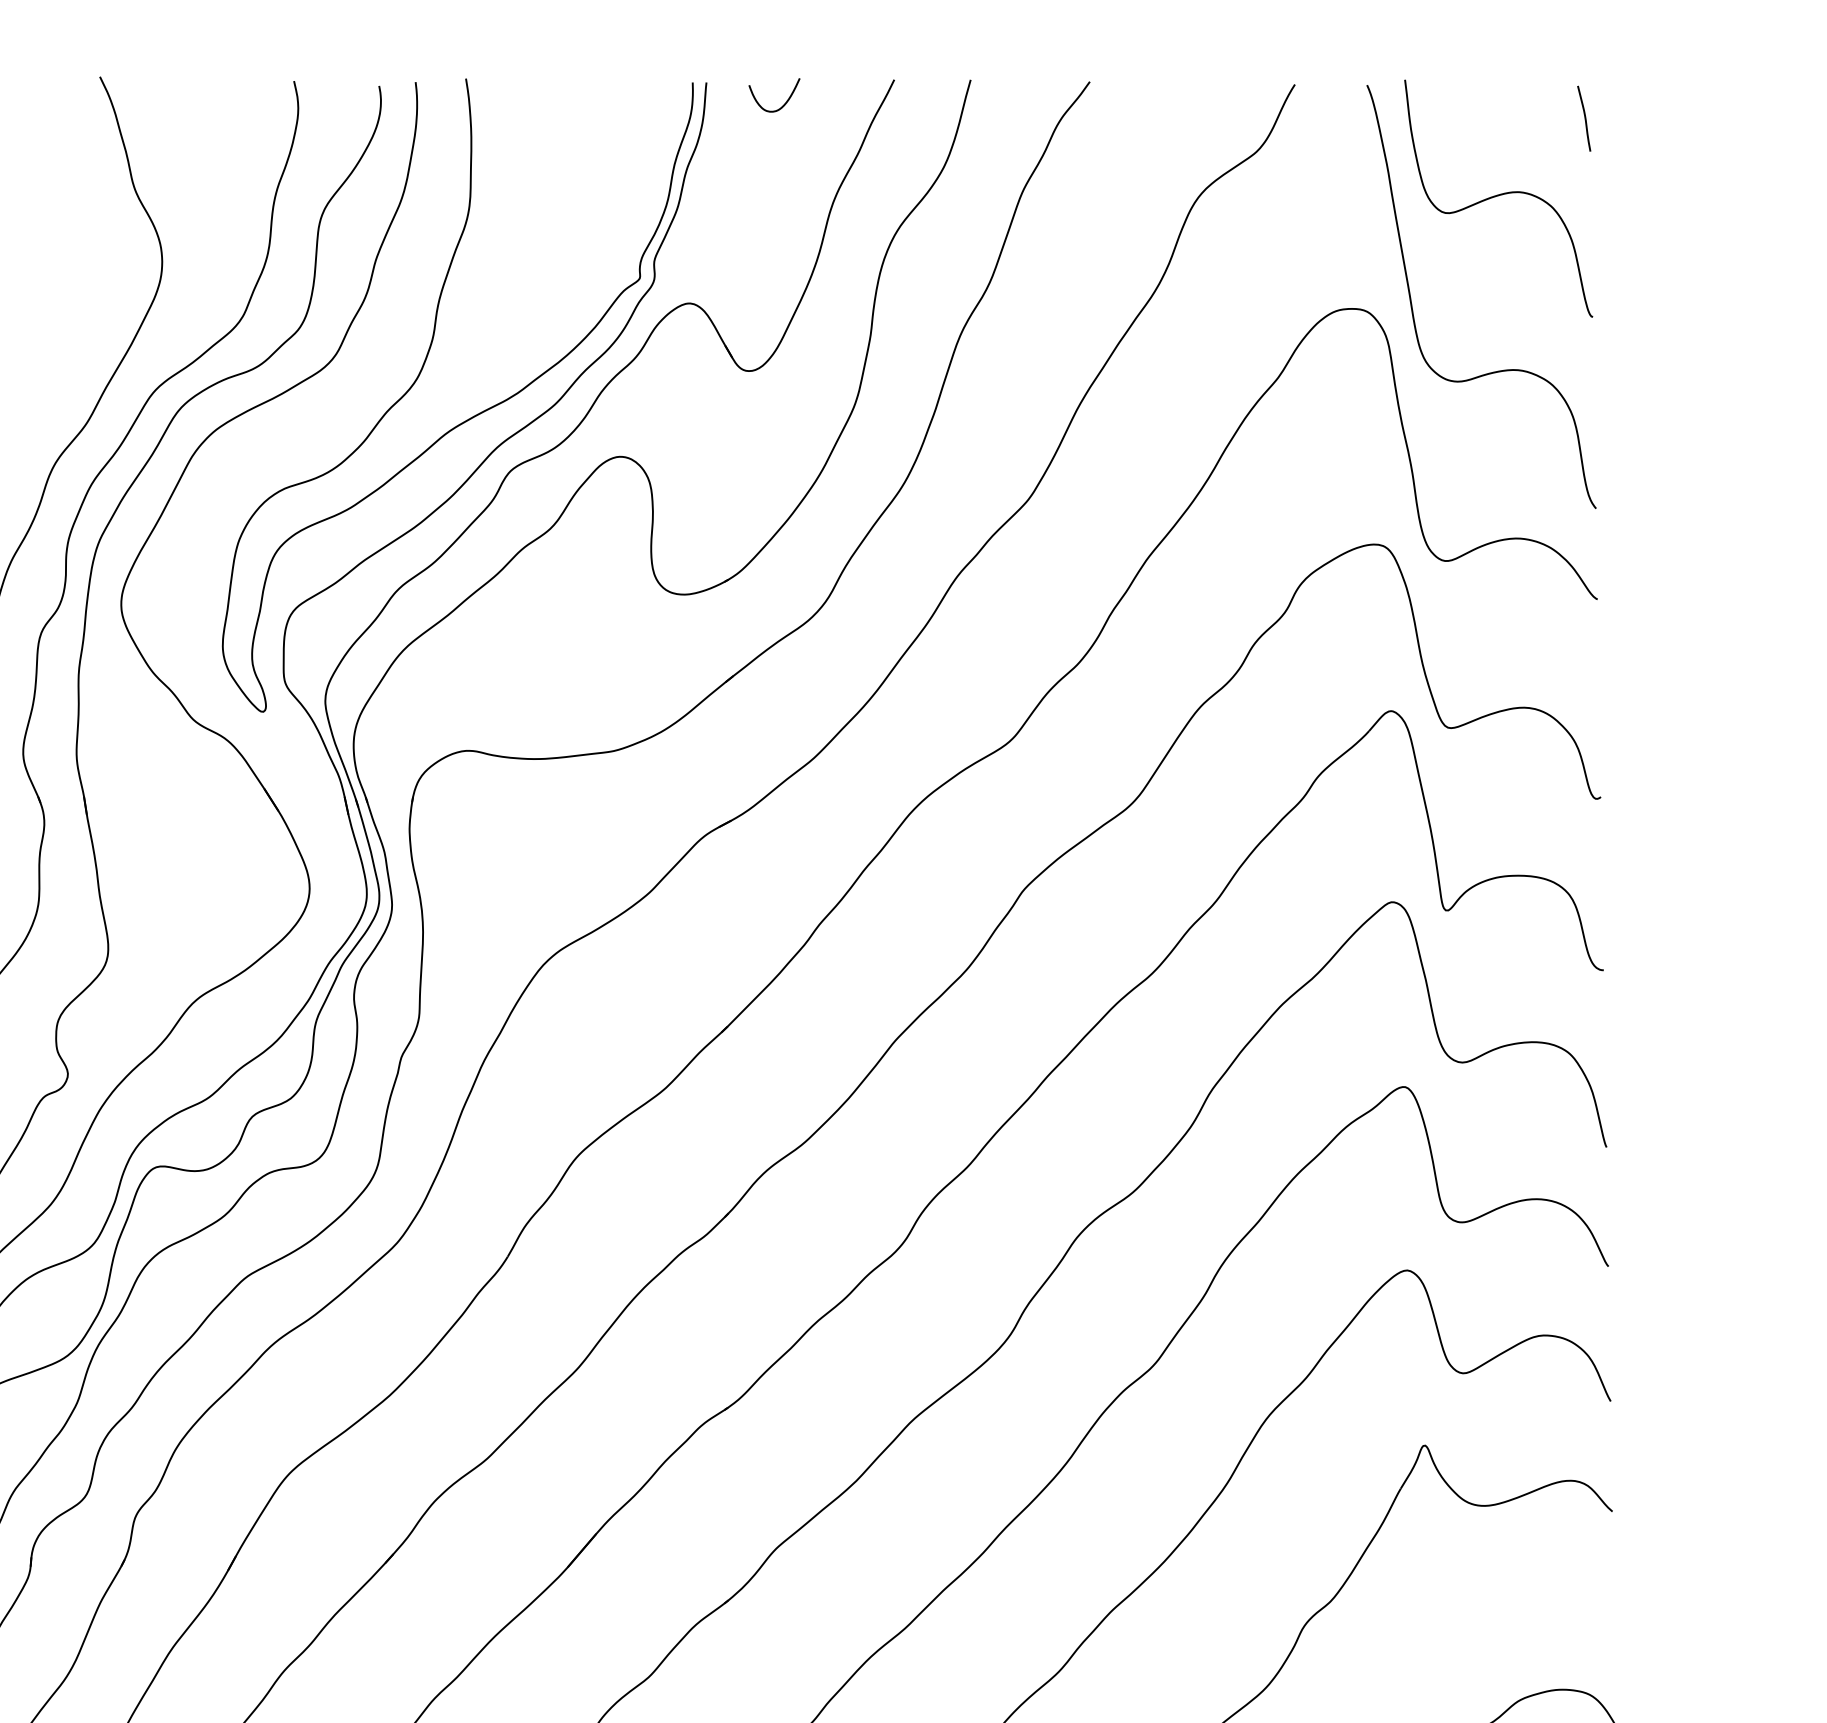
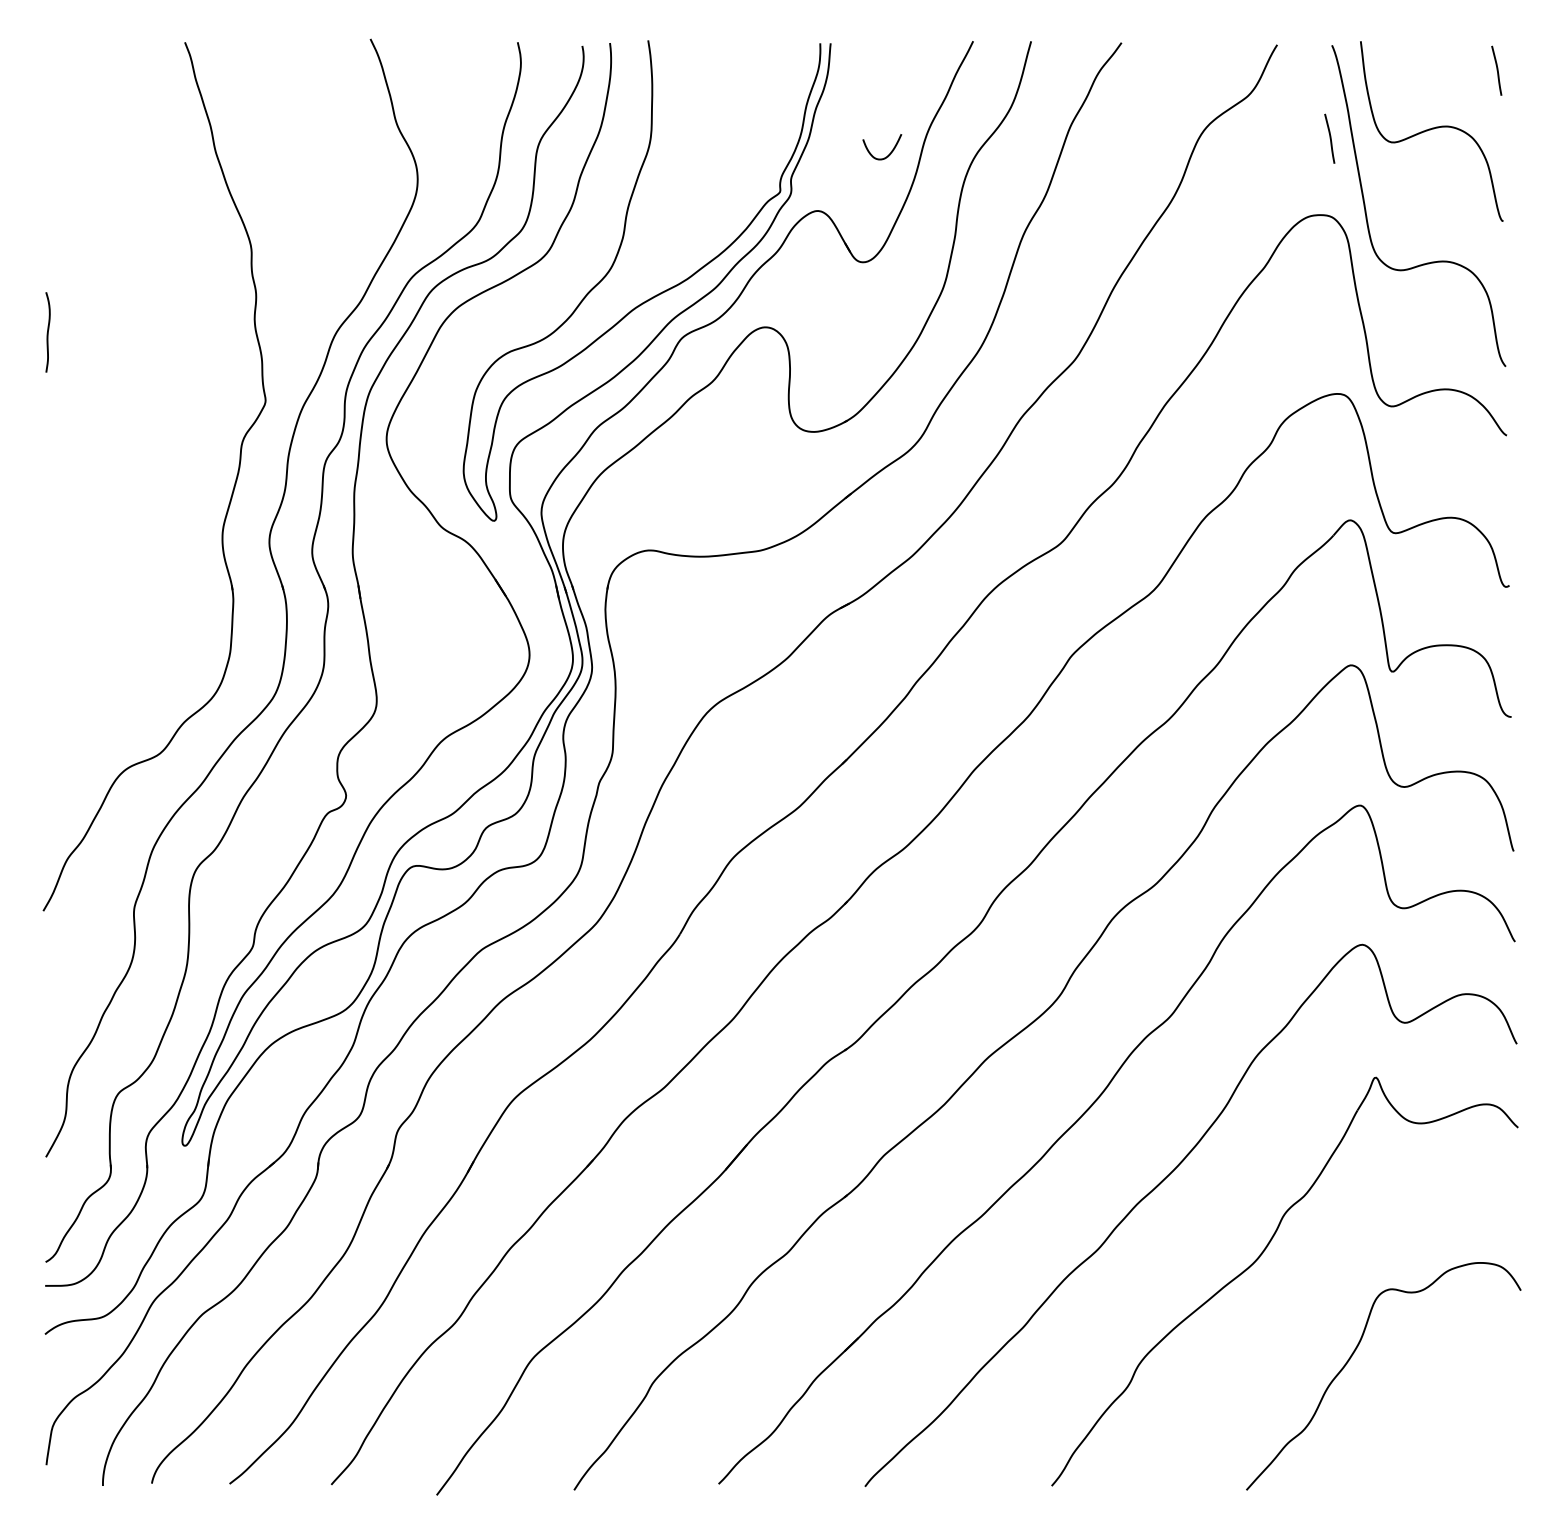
curve: (783, 103) -> (889, 153), moved
curve: (1363, 207) -> (1329, 138), added

